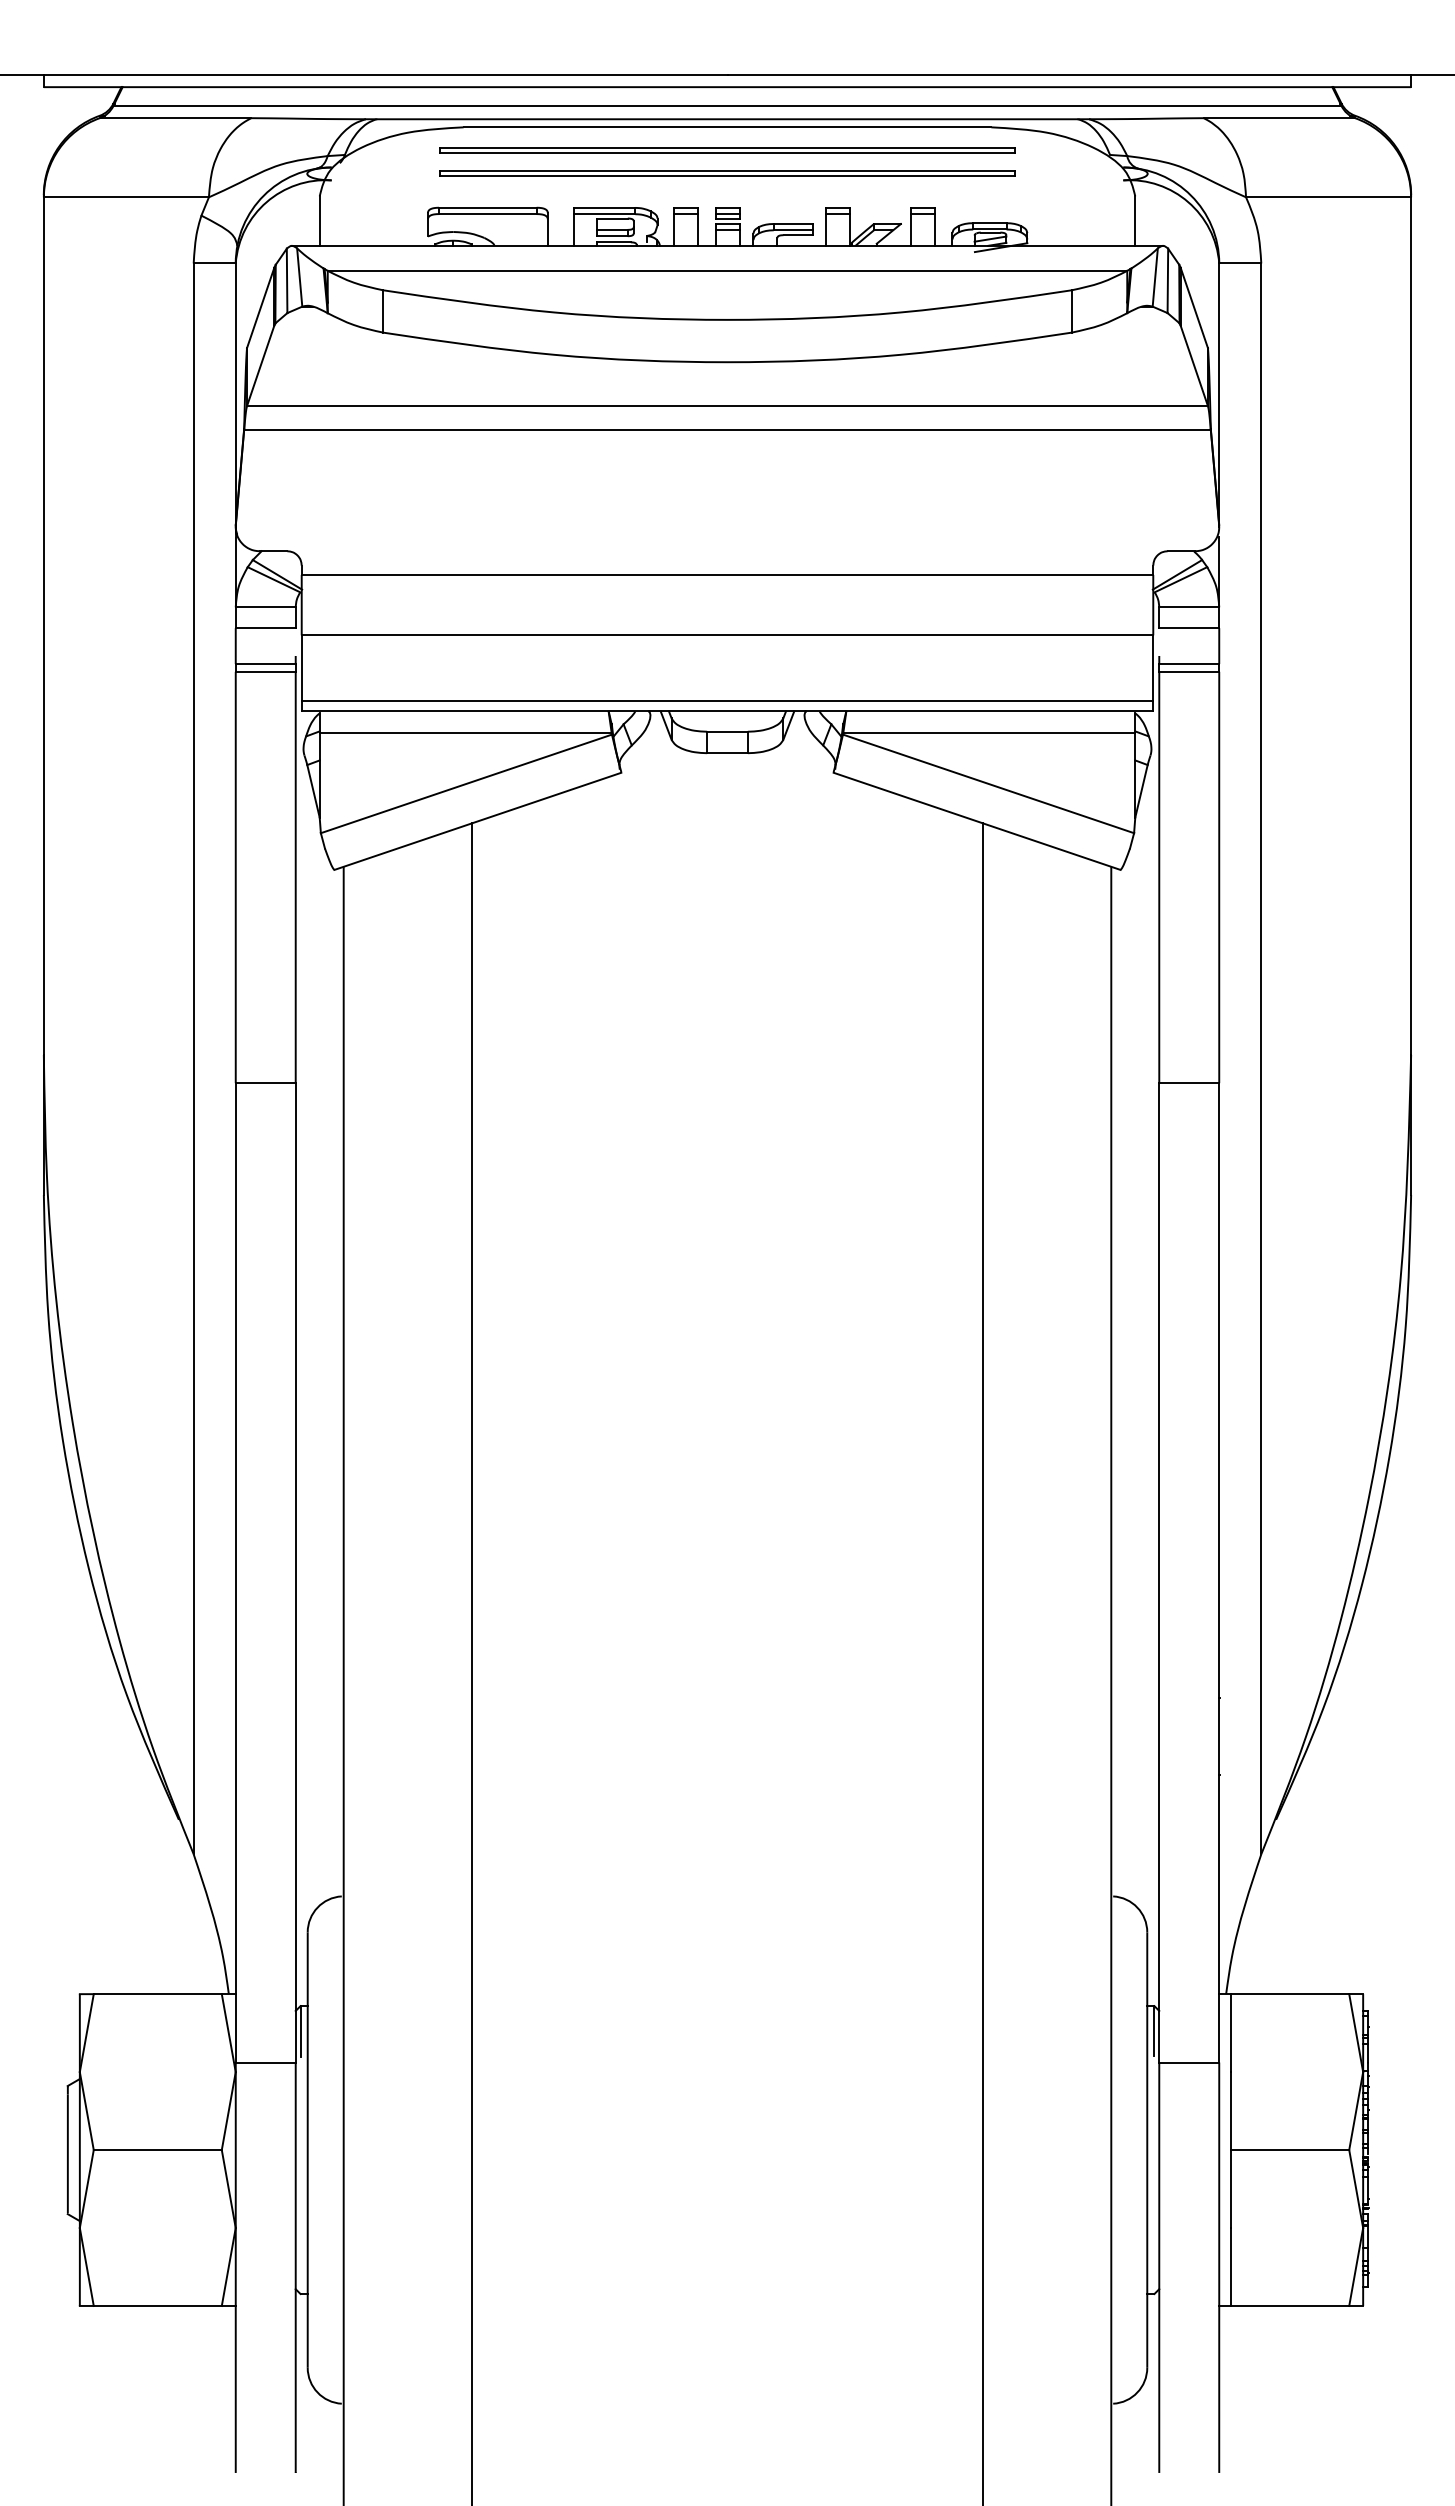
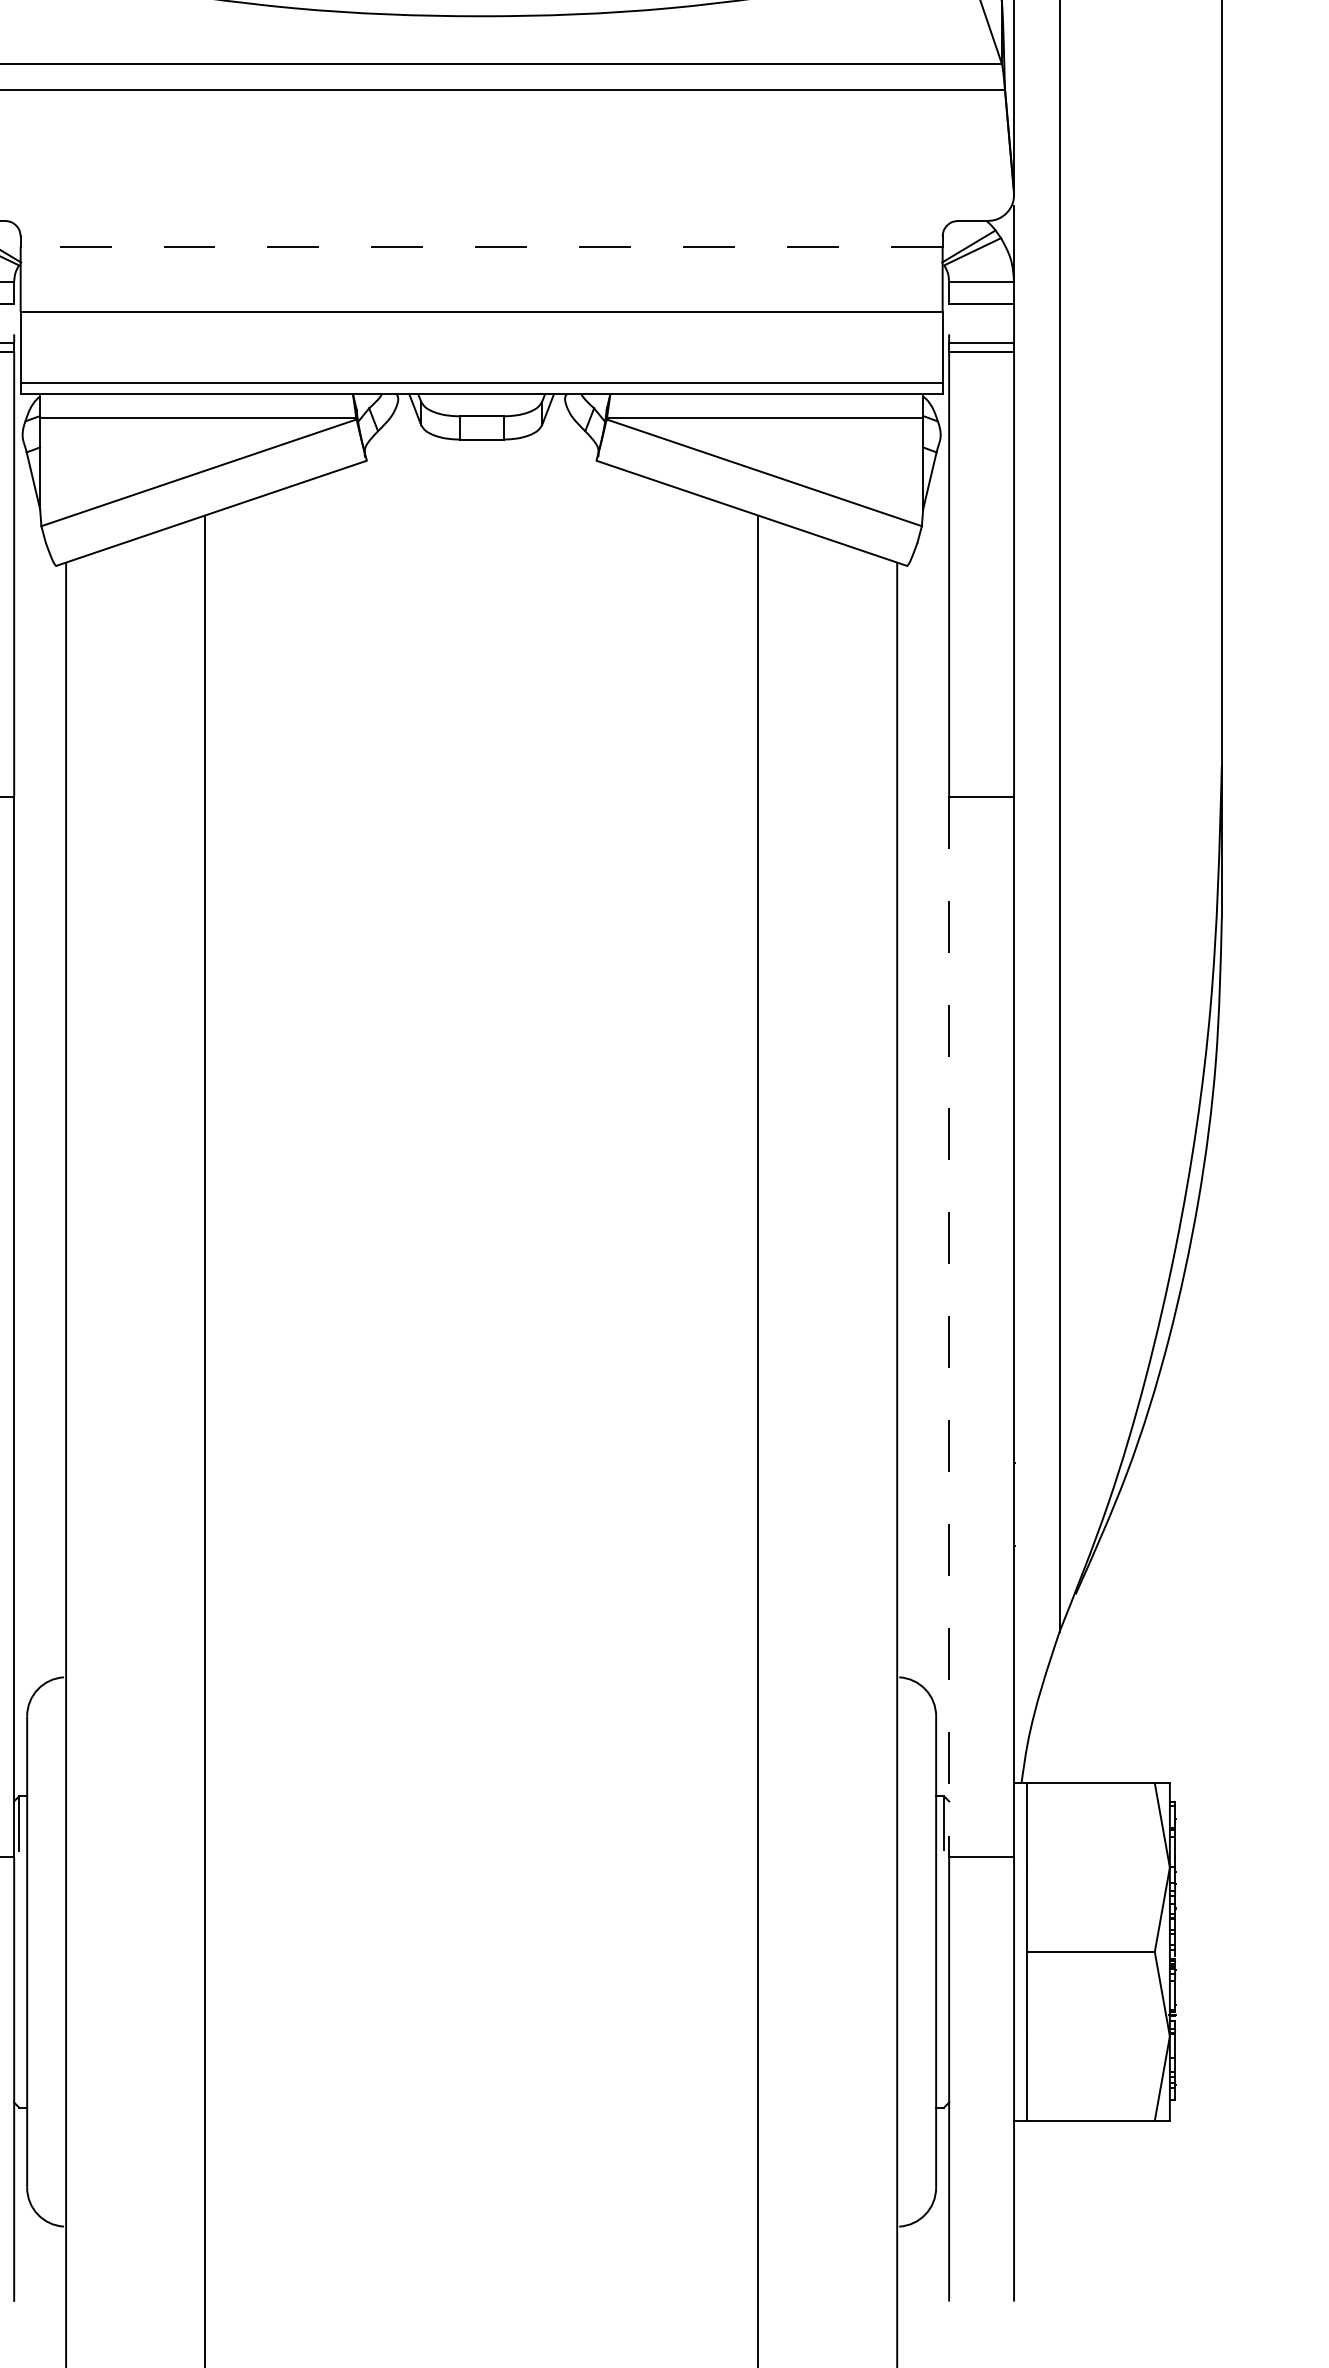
line: (727, 574) -> (481, 246), solid -> dashed
line: (1159, 1572) -> (949, 1326), solid -> dashed

